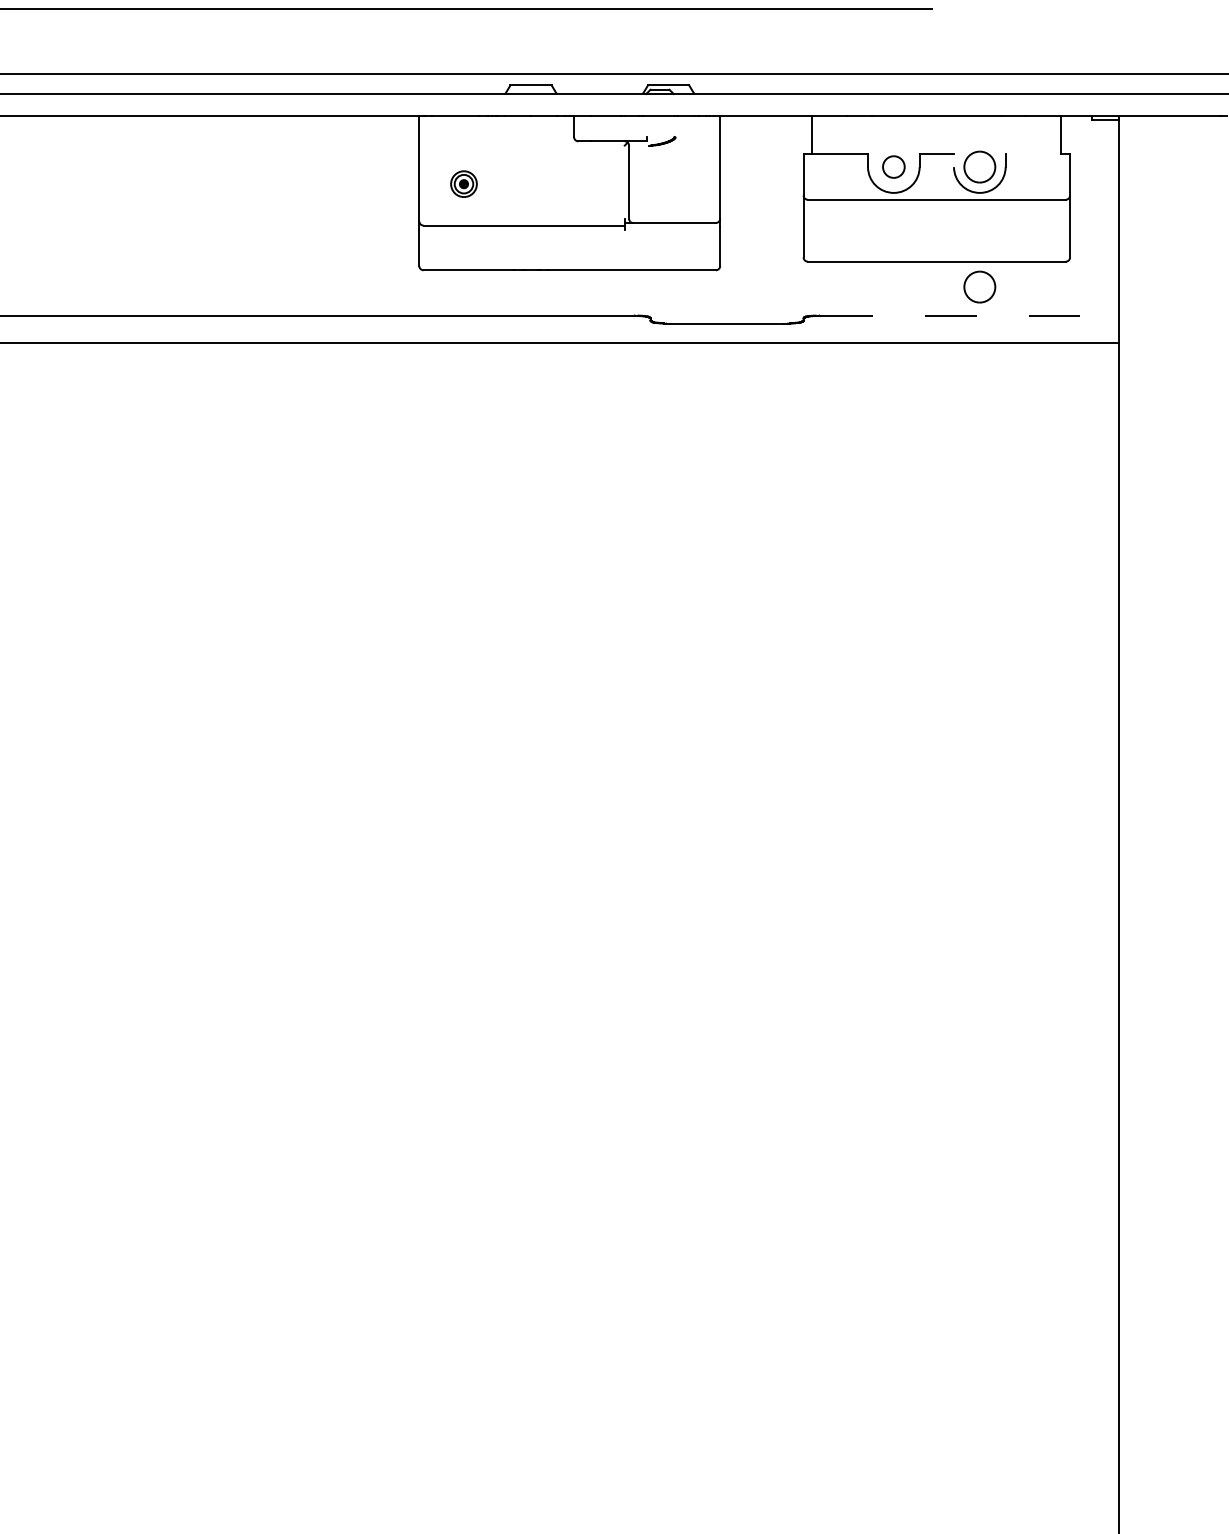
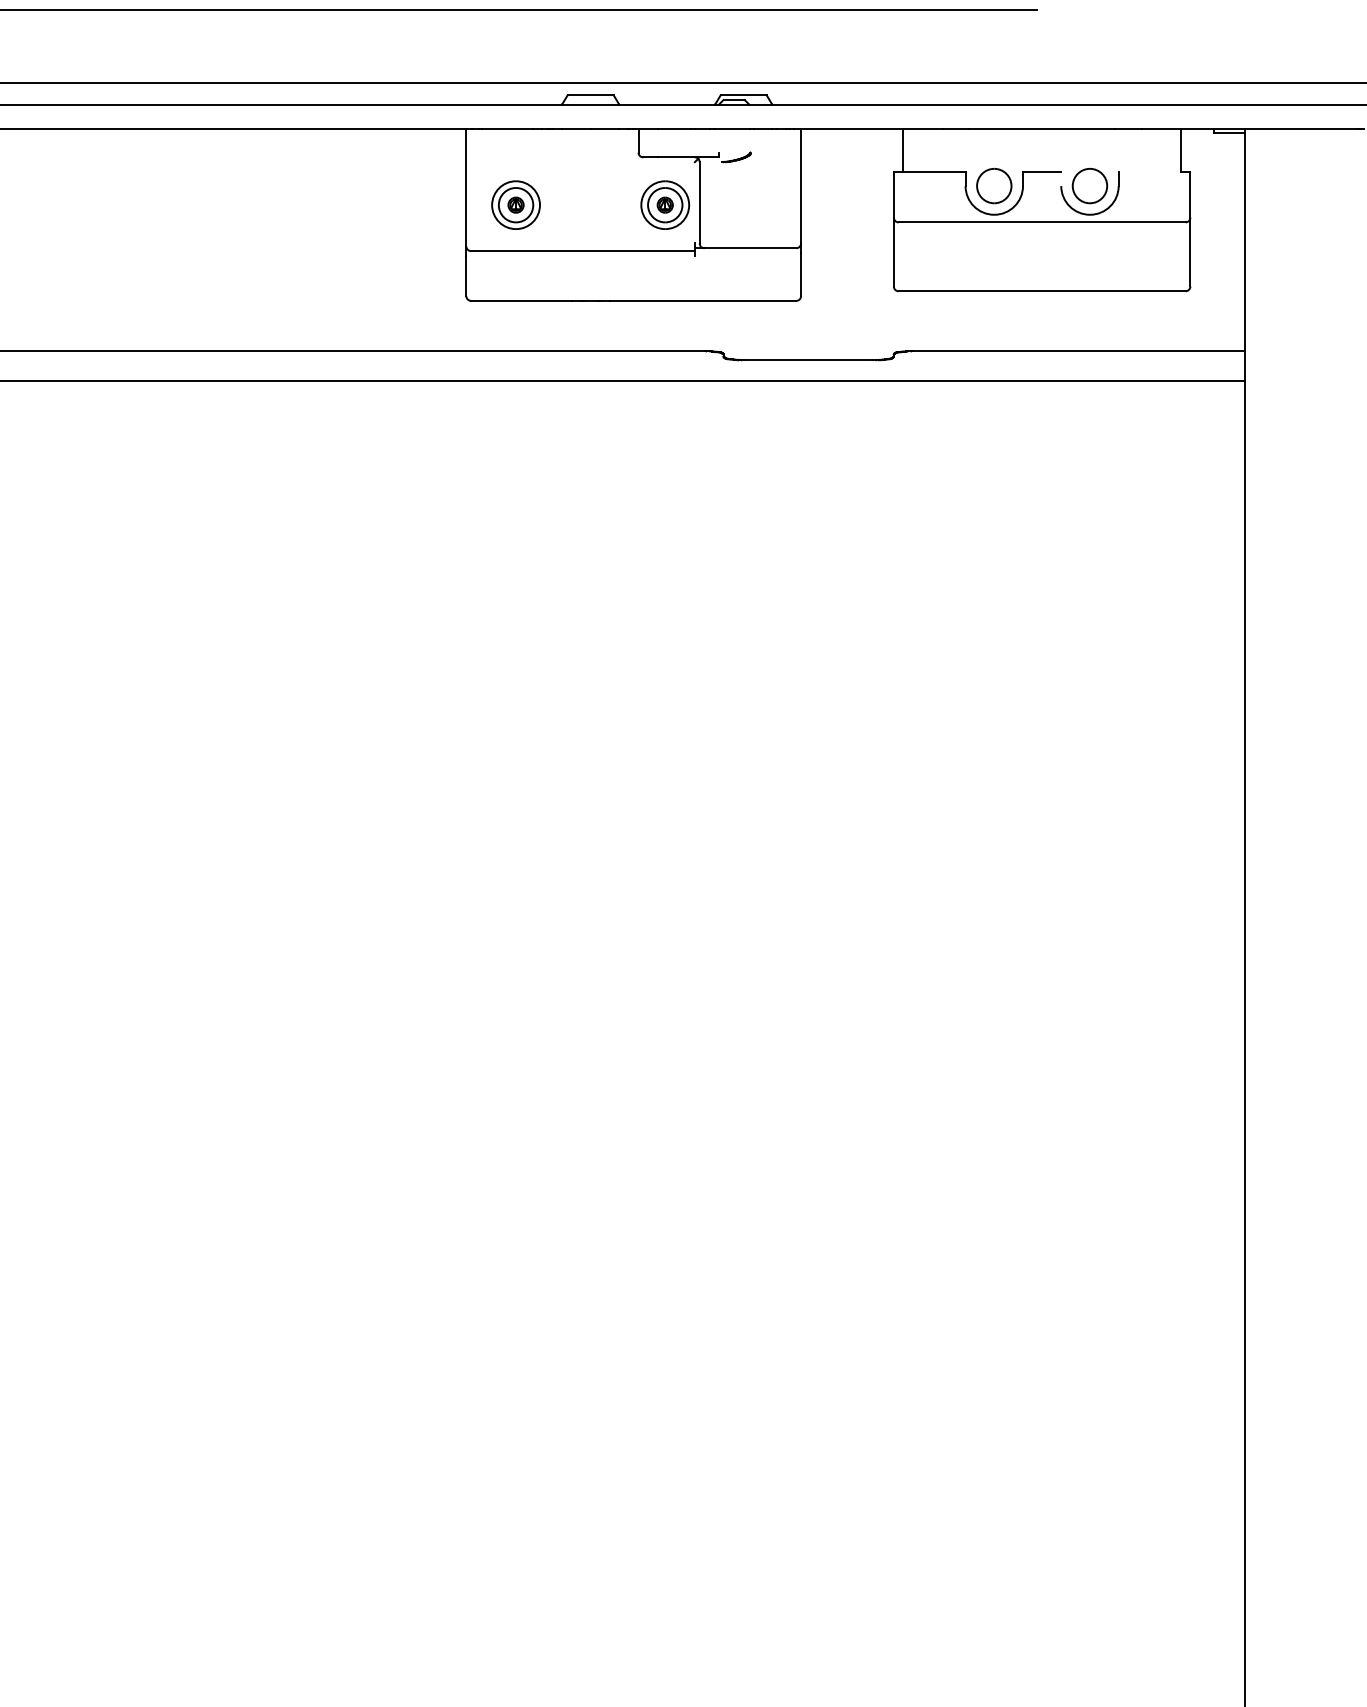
part: (893, 166) -> (993, 185), size x1.43
part: (463, 183) -> (515, 204), size x1.67
part: (597, 183) -> (664, 204), added
part: (979, 286) -> (1089, 318), removed
line: (970, 315) -> (1079, 351), dashed -> solid

